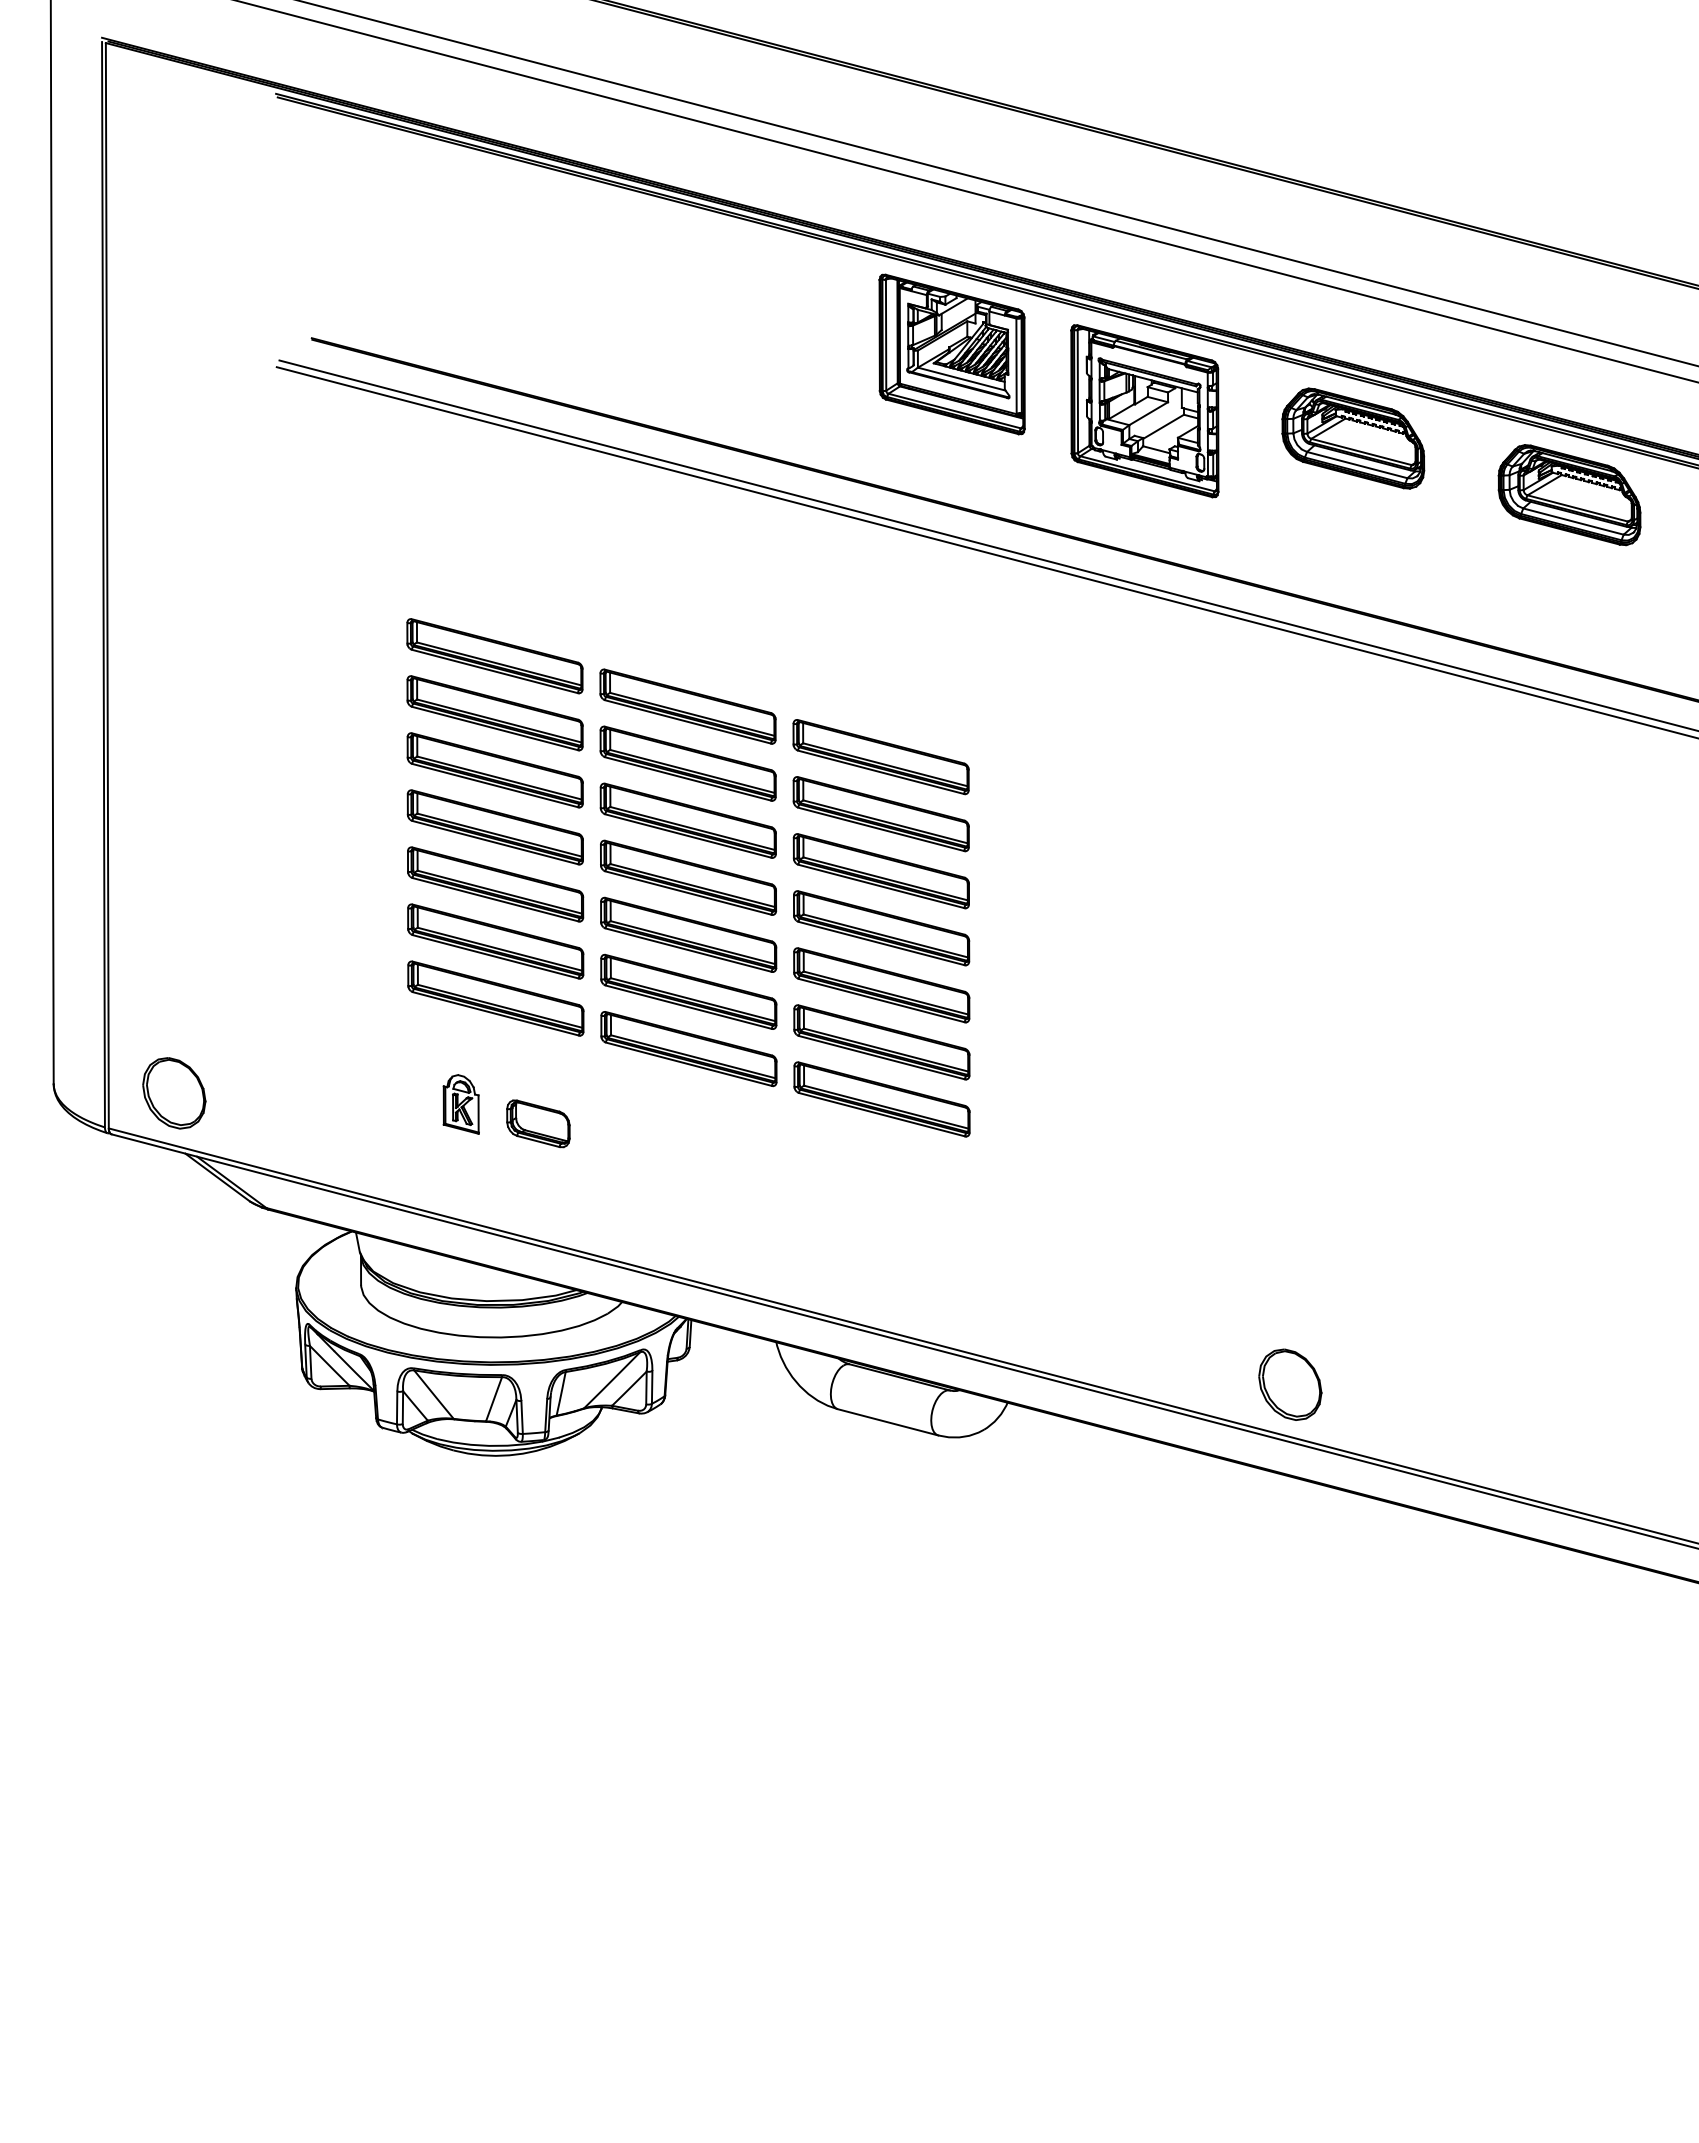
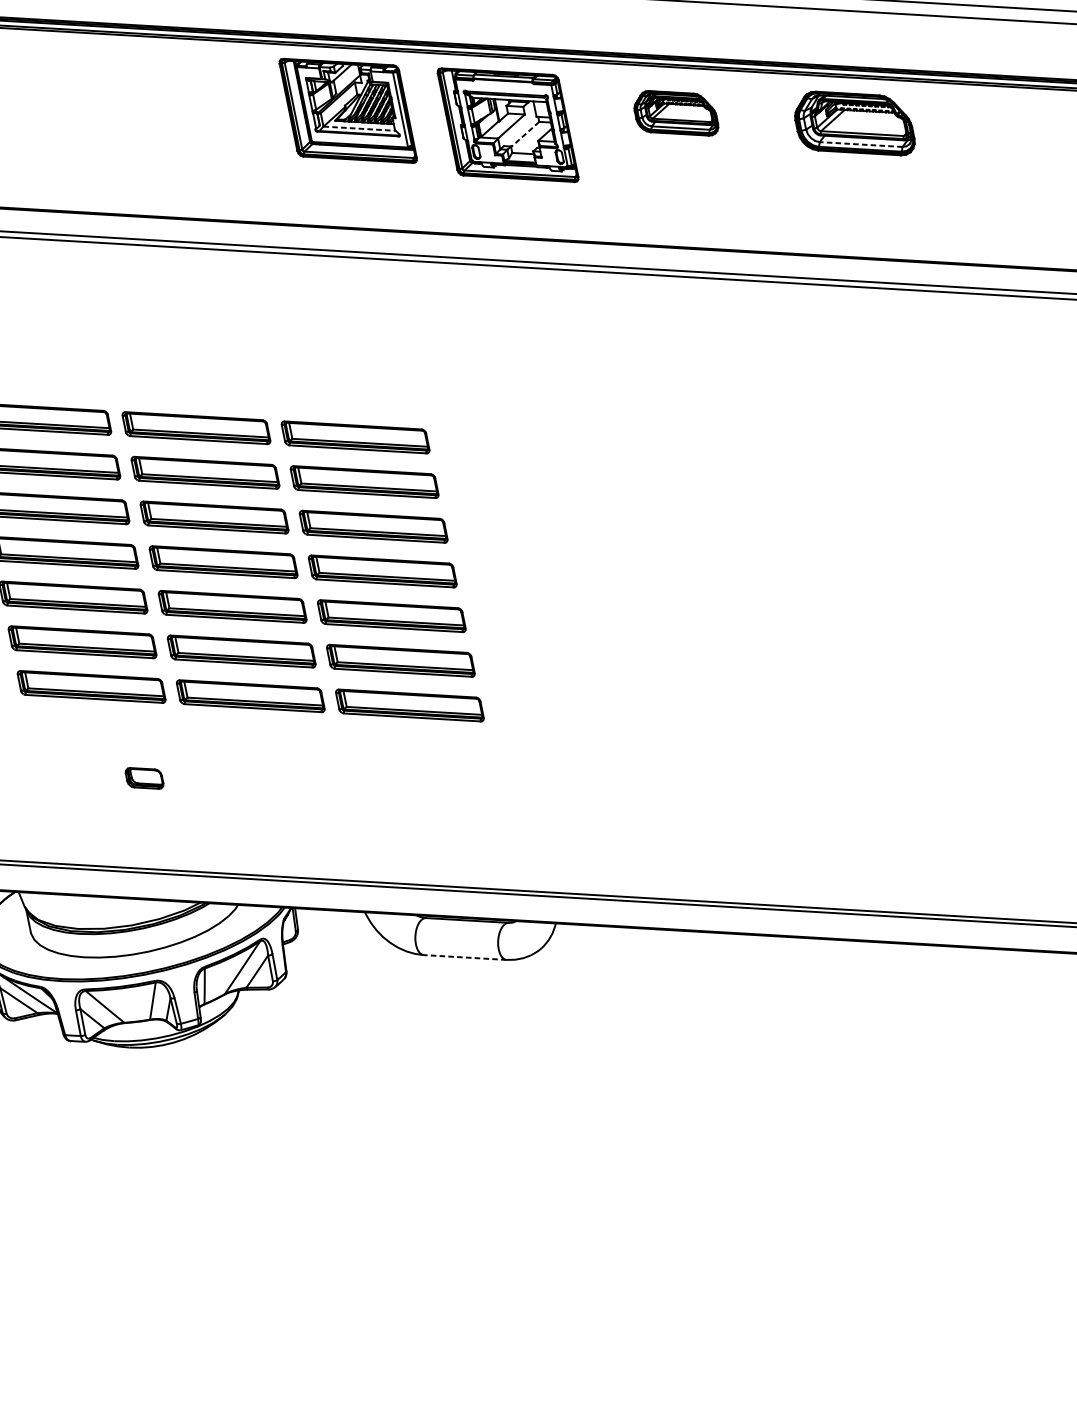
line: (962, 379) -> (360, 128), solid -> dashed
line: (1163, 426) -> (525, 134), solid -> dashed
part: (1353, 438) -> (675, 113), size x0.7
line: (1573, 521) -> (861, 144), solid -> dashed
part: (460, 1104) -> (80, 775), removed
part: (538, 1123) -> (144, 778), size x0.7
part: (1290, 1384) -> (774, 864), removed
line: (888, 1422) -> (465, 957), solid -> dashed

